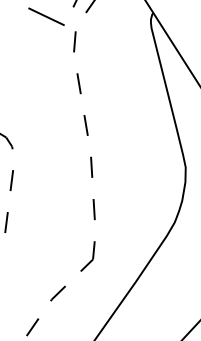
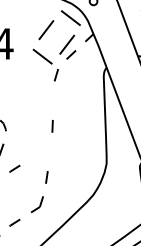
line: (78, 83) -> (53, 100), removed
line: (91, 166) -> (50, 151), removed
part: (39, 206) -> (14, 168), added

